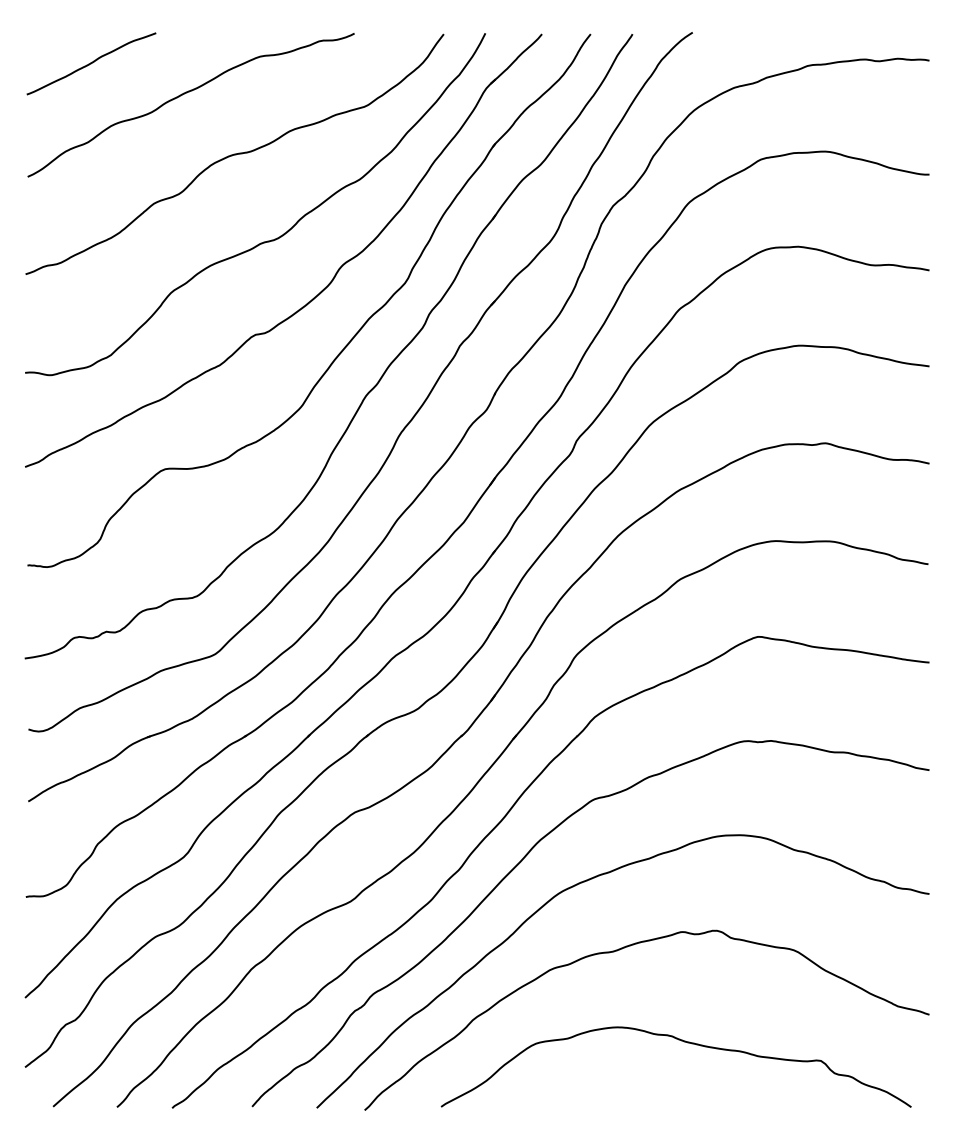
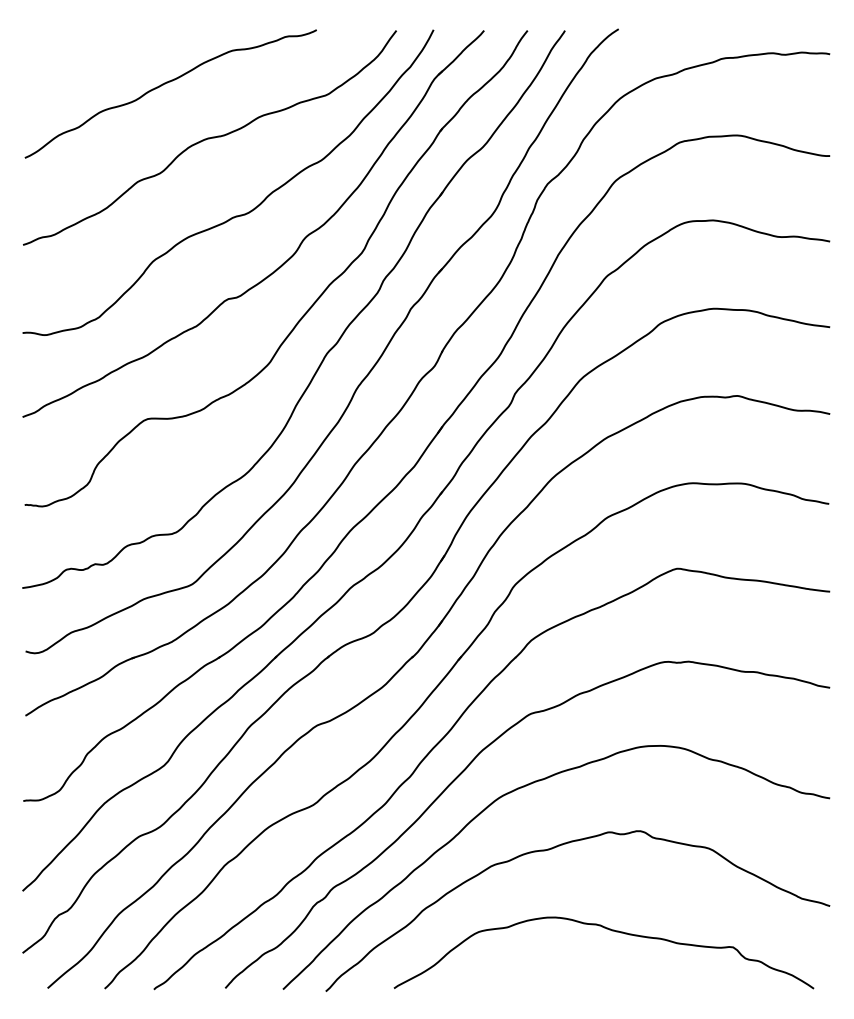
curve: (91, 63) -> (81, 56), removed

